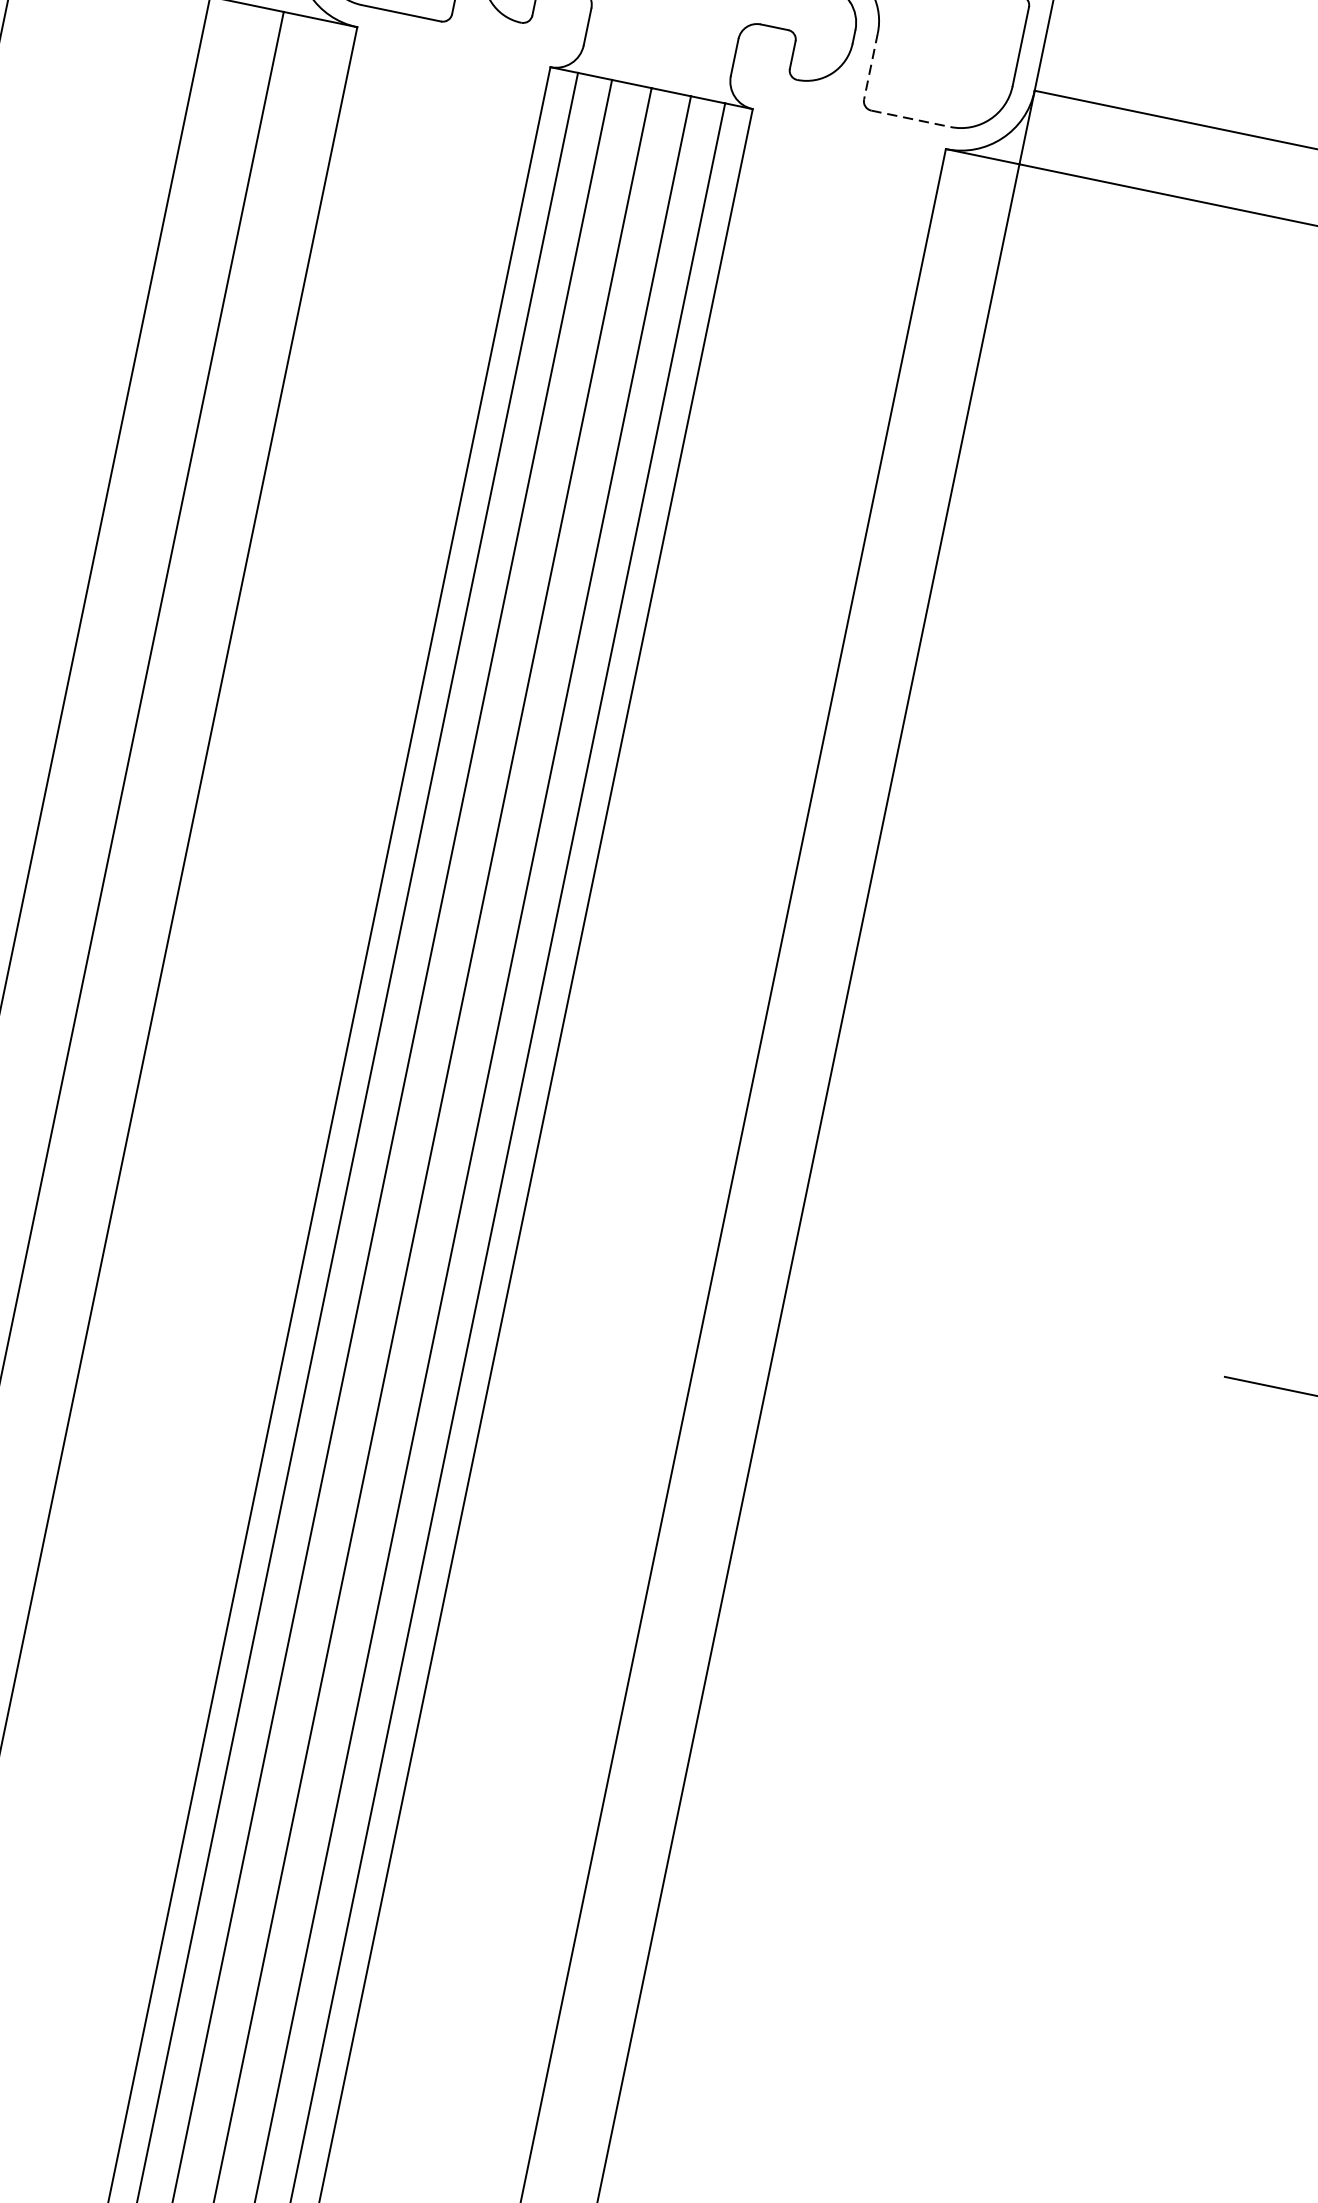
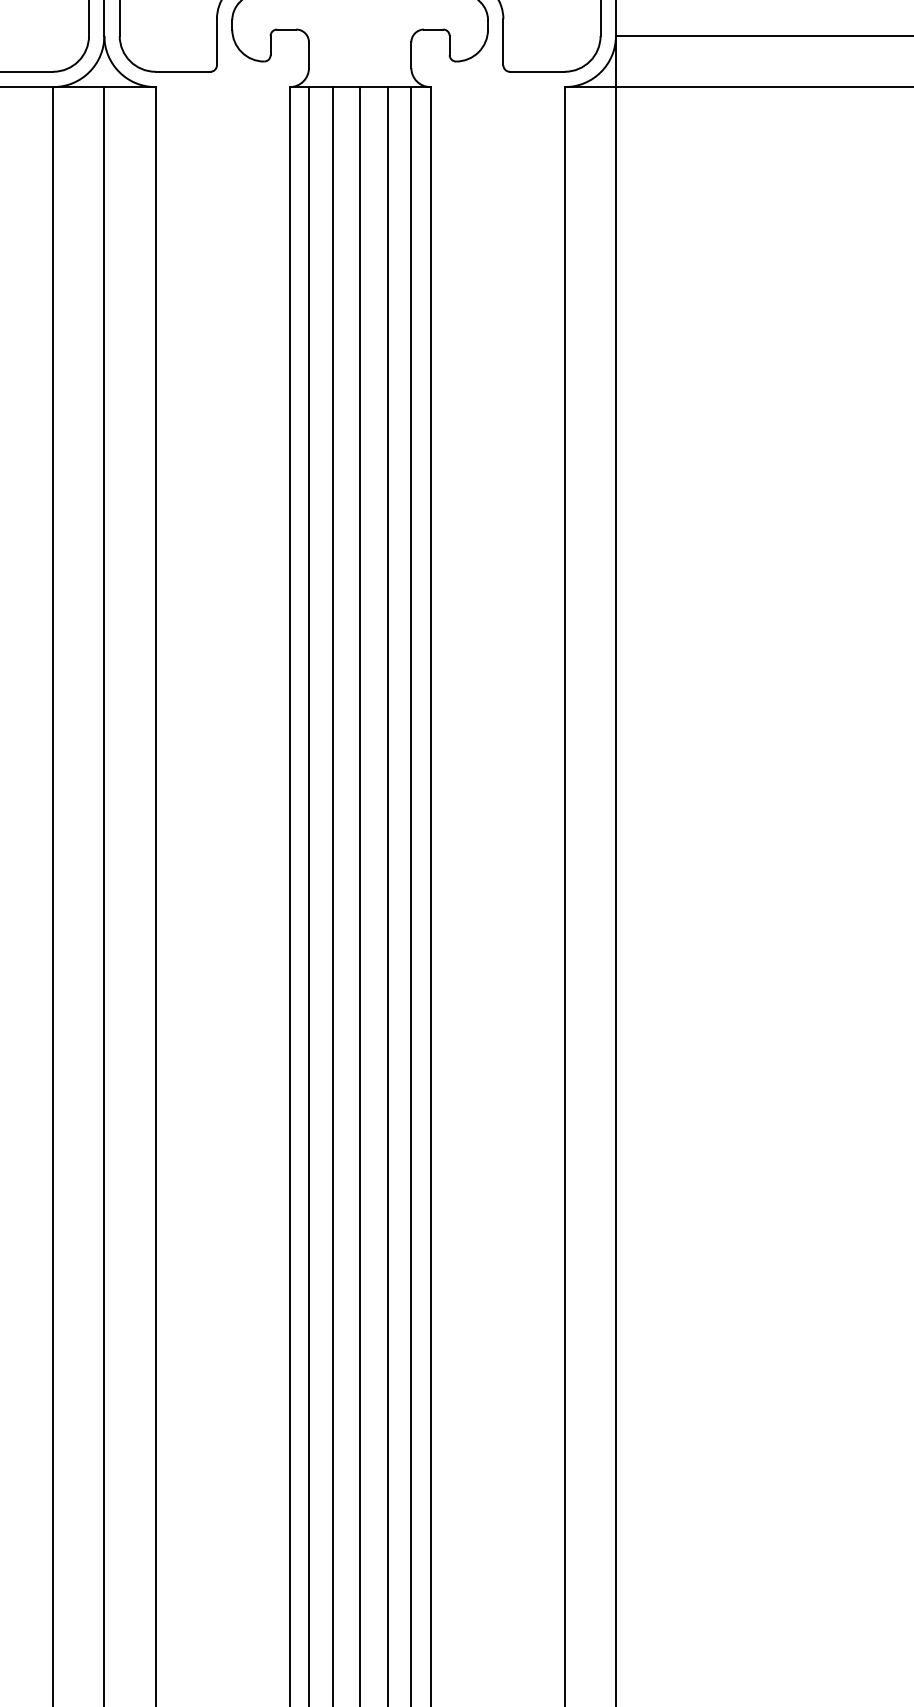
line: (871, 66) -> (503, 42), dashed -> solid
line: (911, 118) -> (537, 71), dashed -> solid

